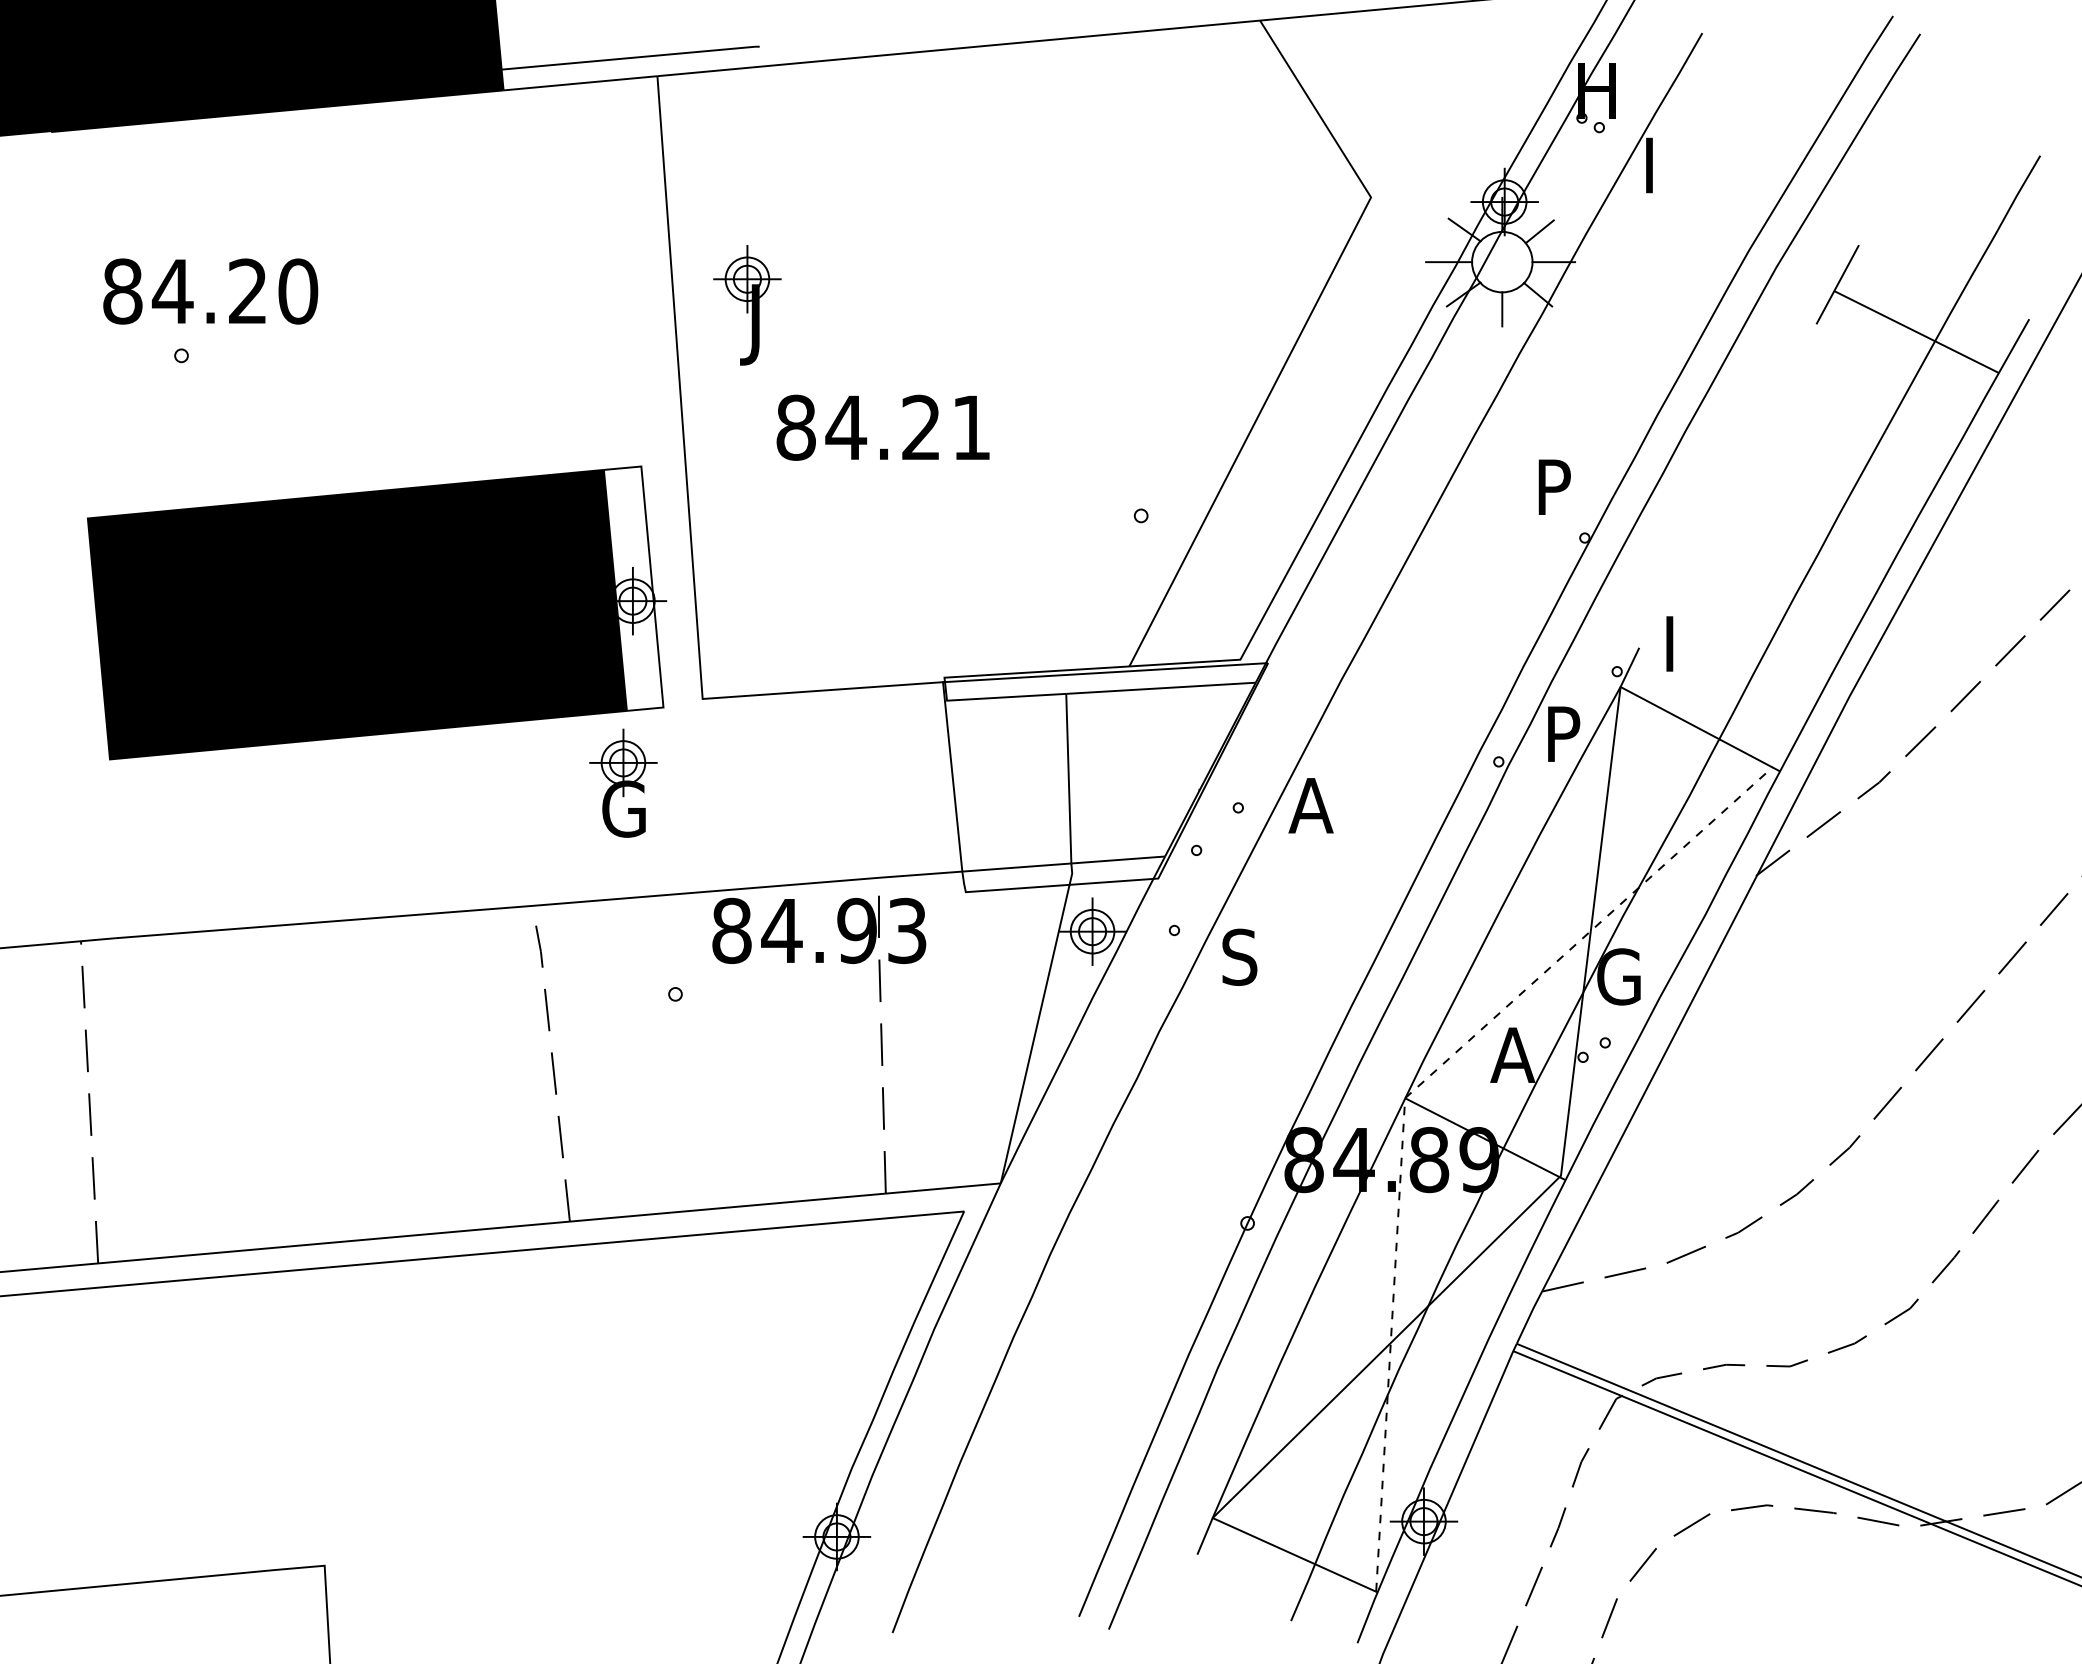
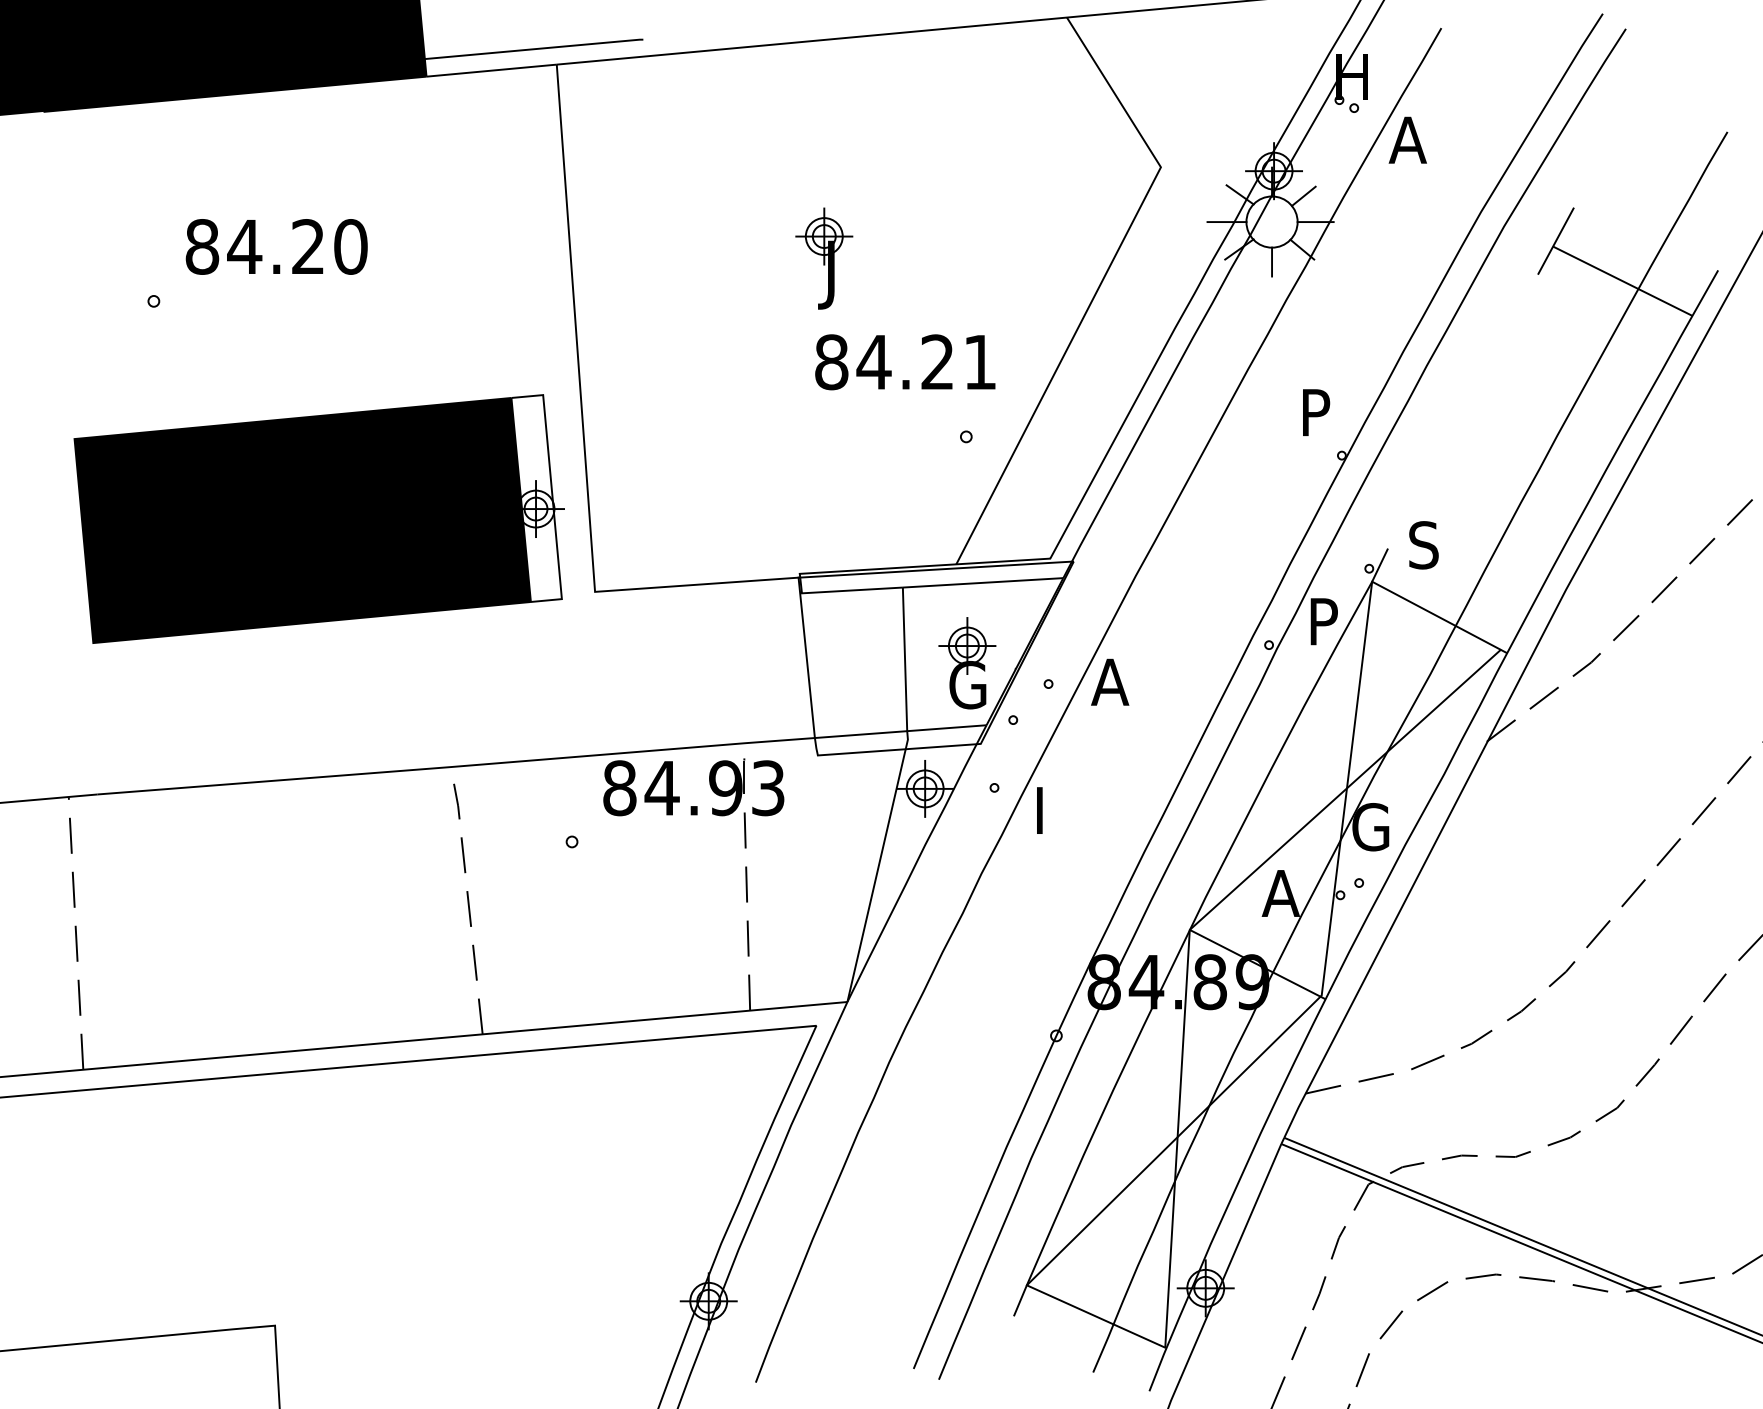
text: (1662, 165) -> (1407, 140), I -> A
text: (210, 291) -> (276, 246), moved
part: (747, 305) -> (824, 258), moved
text: (882, 427) -> (904, 362), moved
text: (1681, 643) -> (1423, 544), I -> S
part: (623, 782) -> (967, 662), moved
text: (1239, 956) -> (1049, 809), S -> I
line: (1405, 1097) -> (1190, 929), dashed -> solid

